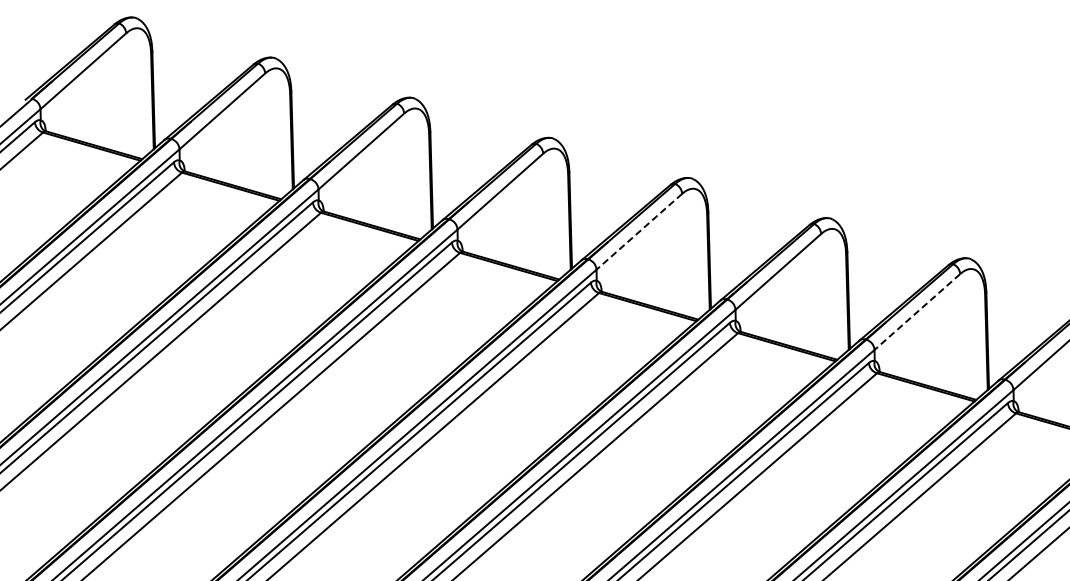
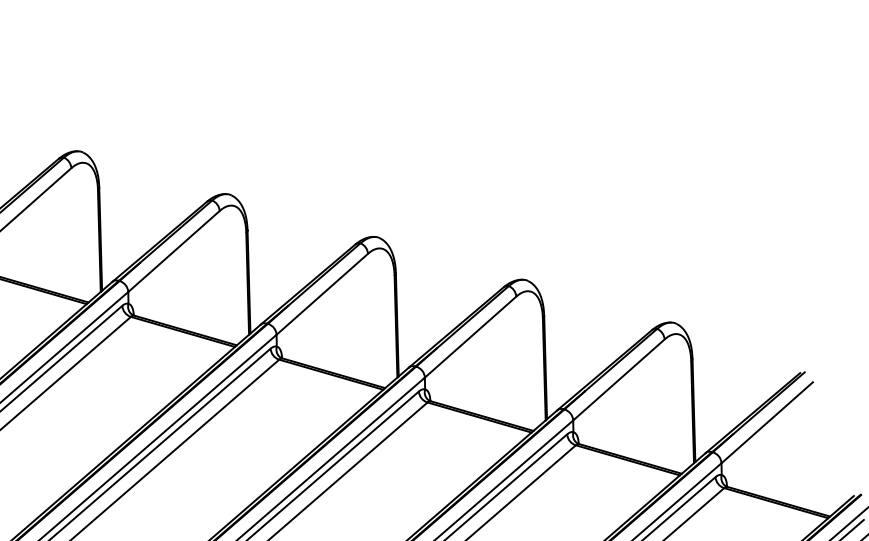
line: (639, 232) -> (322, 295), dashed -> solid
line: (917, 312) -> (619, 380), dashed -> solid

